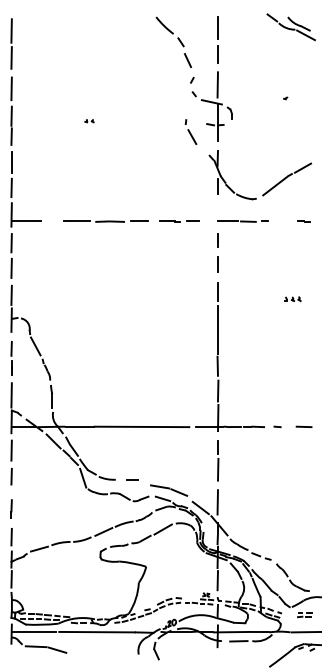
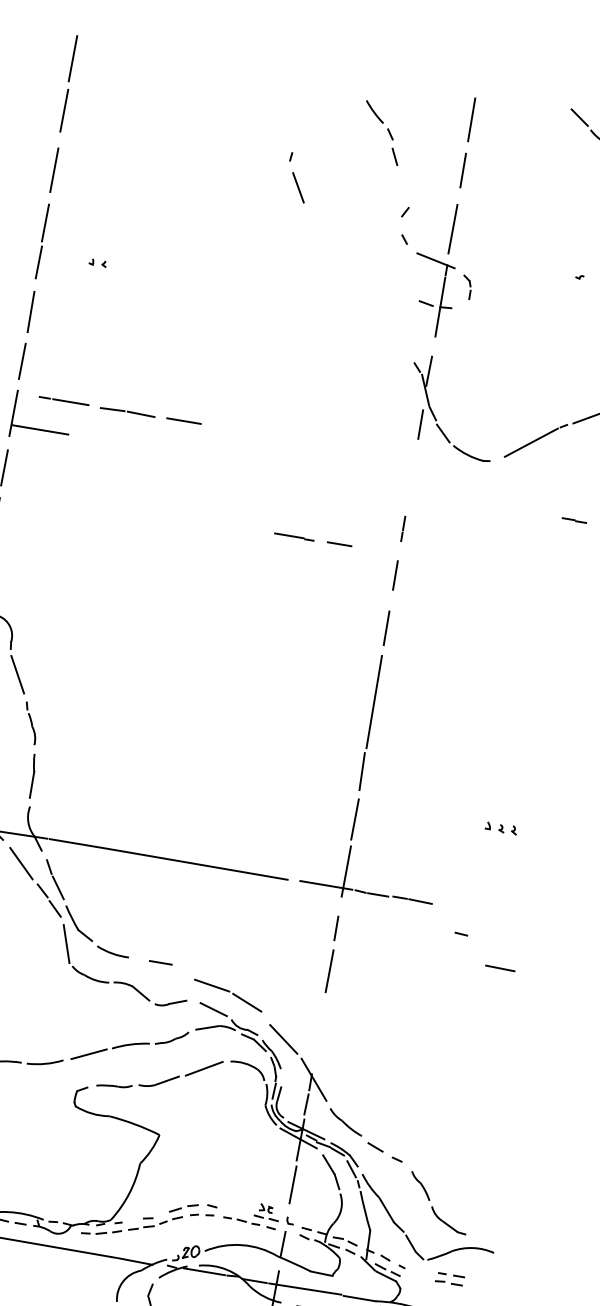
part: (173, 42) -> (381, 133), size x0.6
part: (89, 121) -> (97, 264), moved
part: (190, 131) -> (296, 176), moved
line: (105, 221) -> (118, 410), moved
part: (179, 221) -> (313, 539), moved
line: (242, 221) -> (456, 500), removed
part: (292, 298) -> (501, 827), moved
line: (277, 426) -> (461, 933), moved
line: (303, 426) -> (499, 967), moved
line: (217, 502) -> (317, 1034), removed

